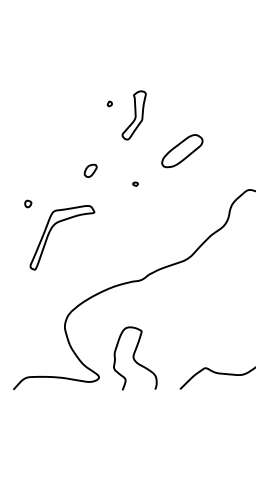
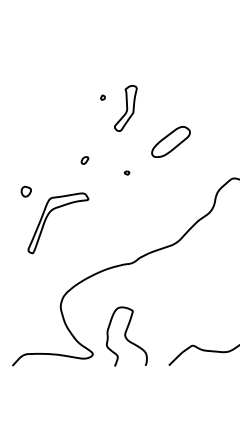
part: (90, 170) -> (84, 160), size x0.6
part: (28, 203) -> (26, 191), size x1.6

